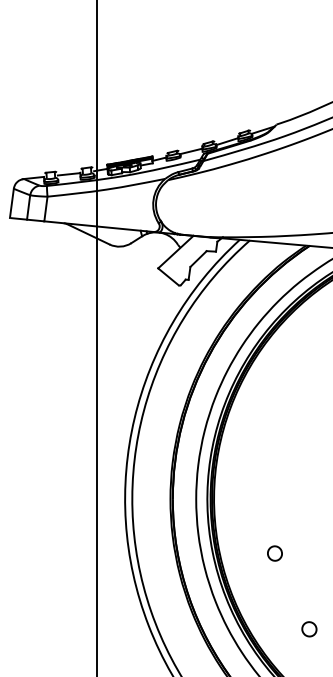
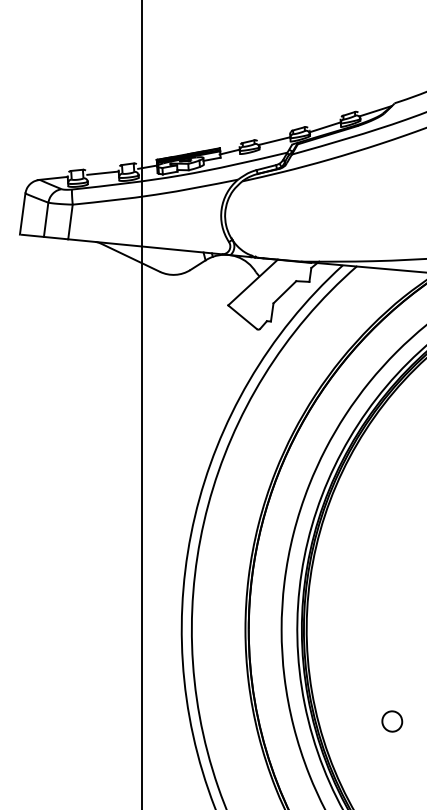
part: (274, 553) -> (391, 721), moved

